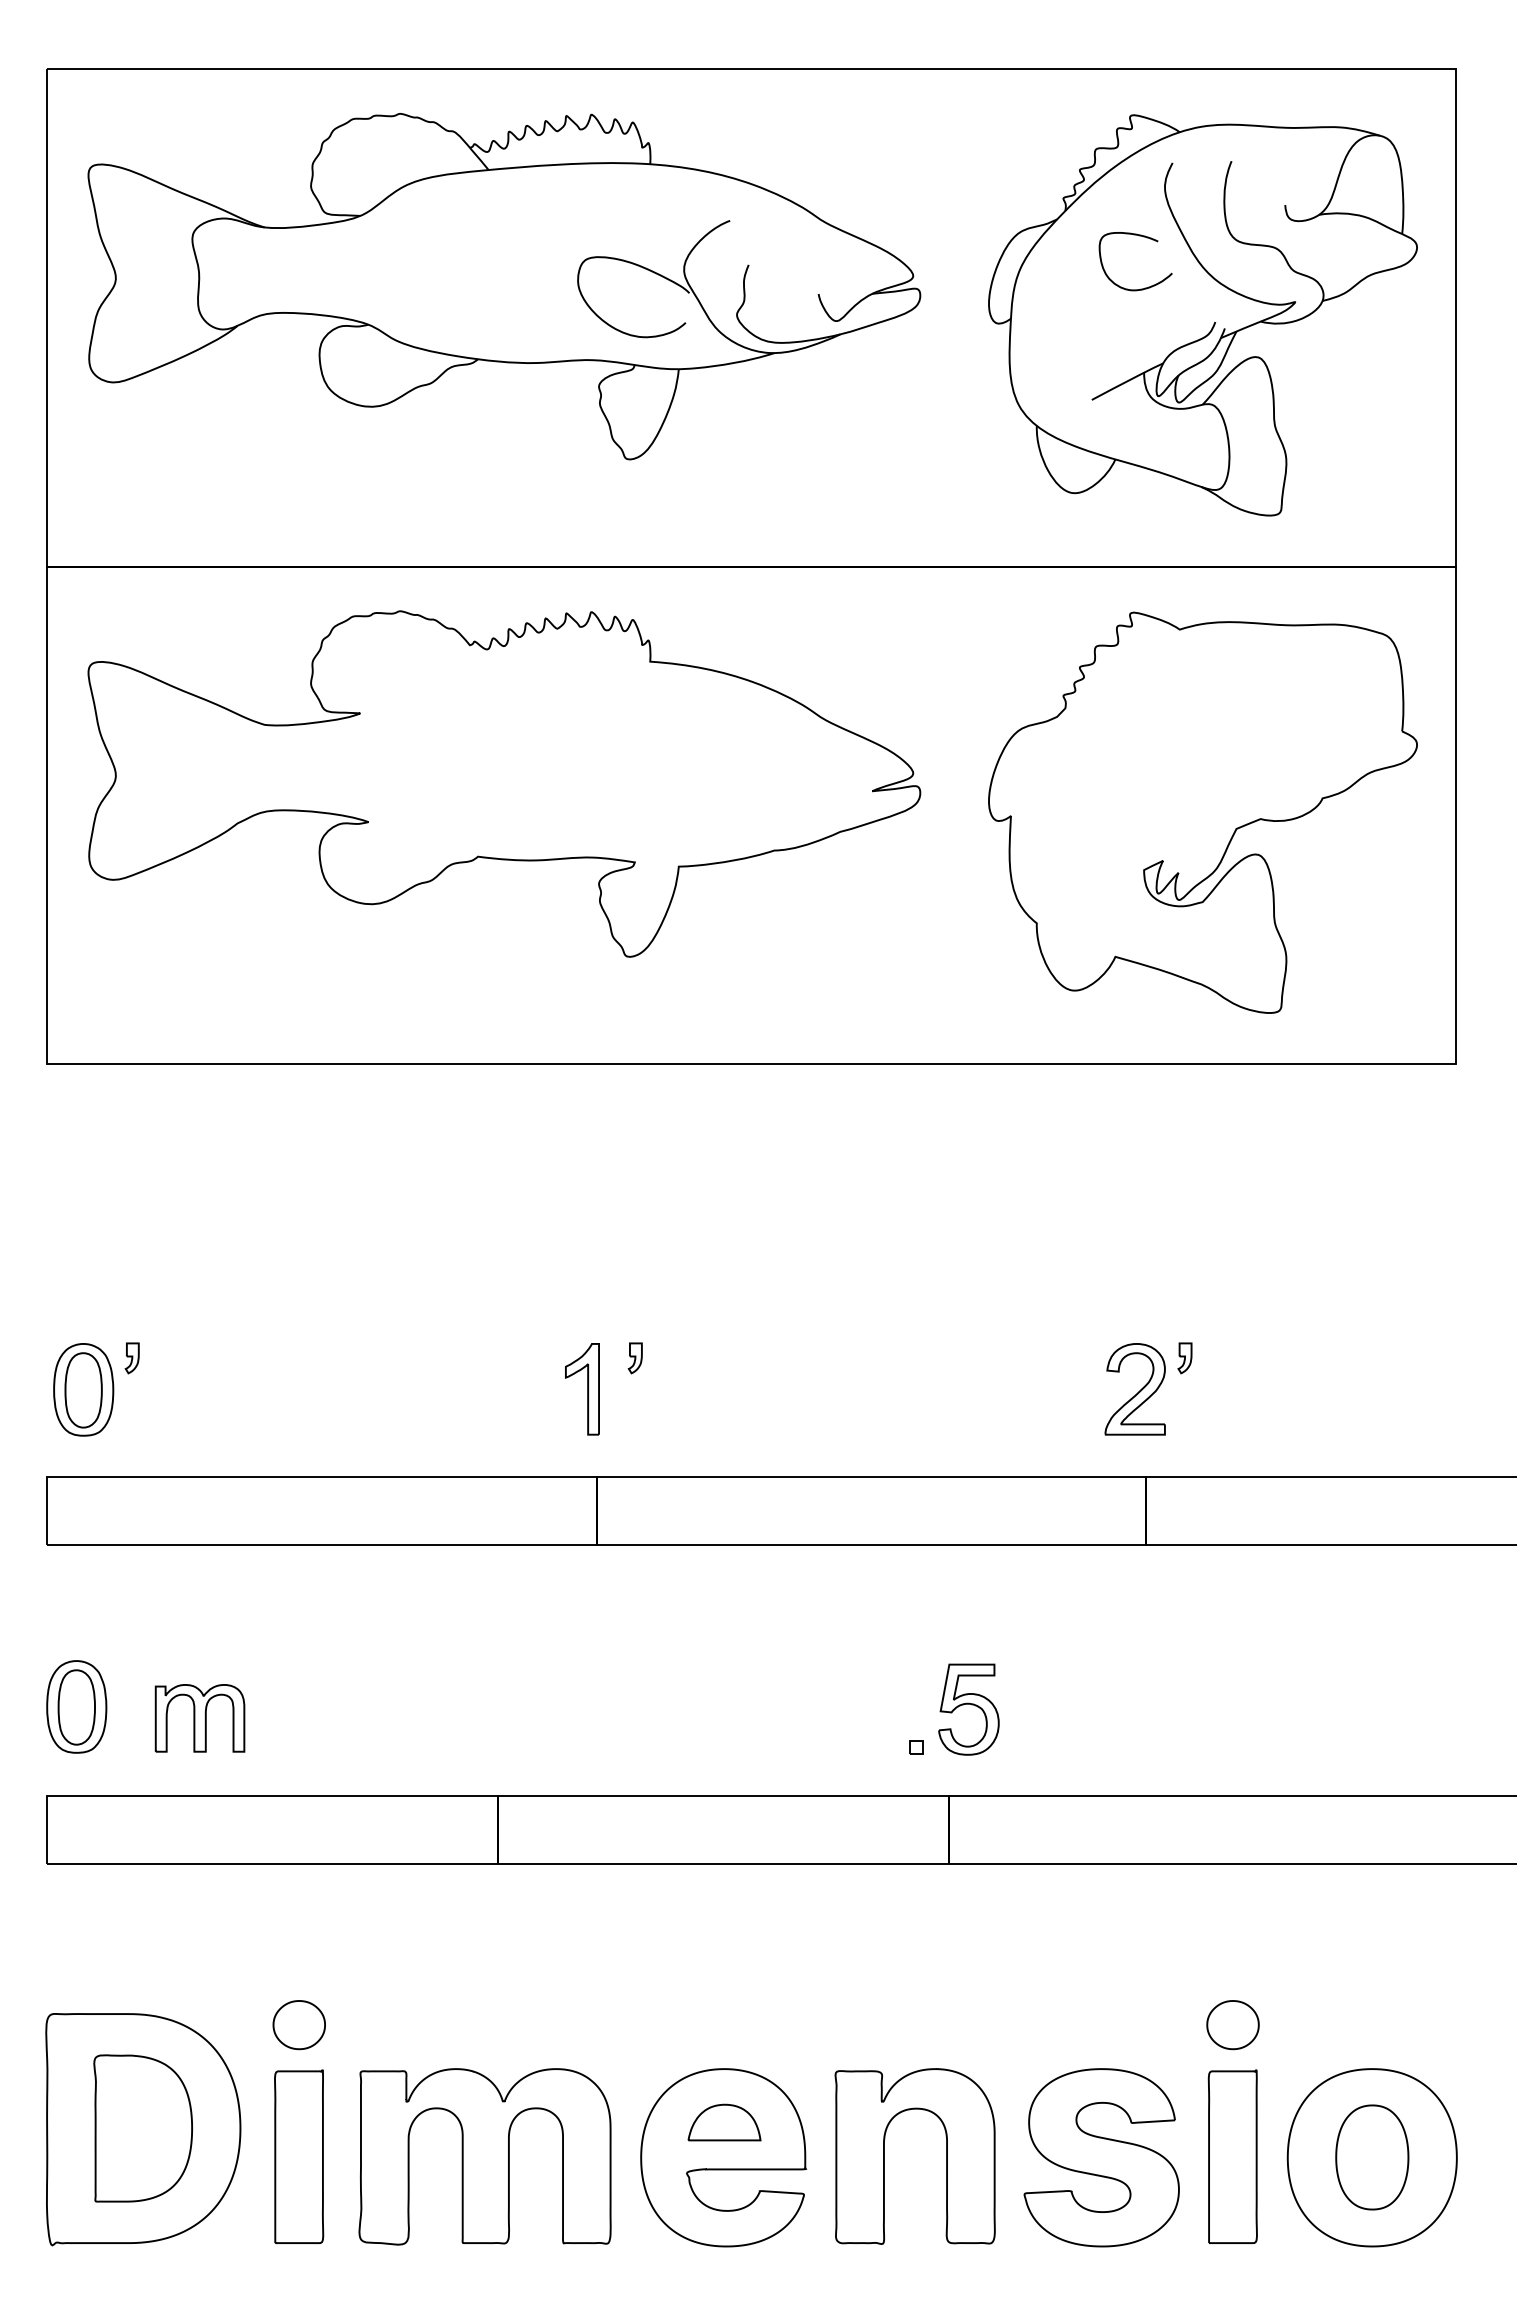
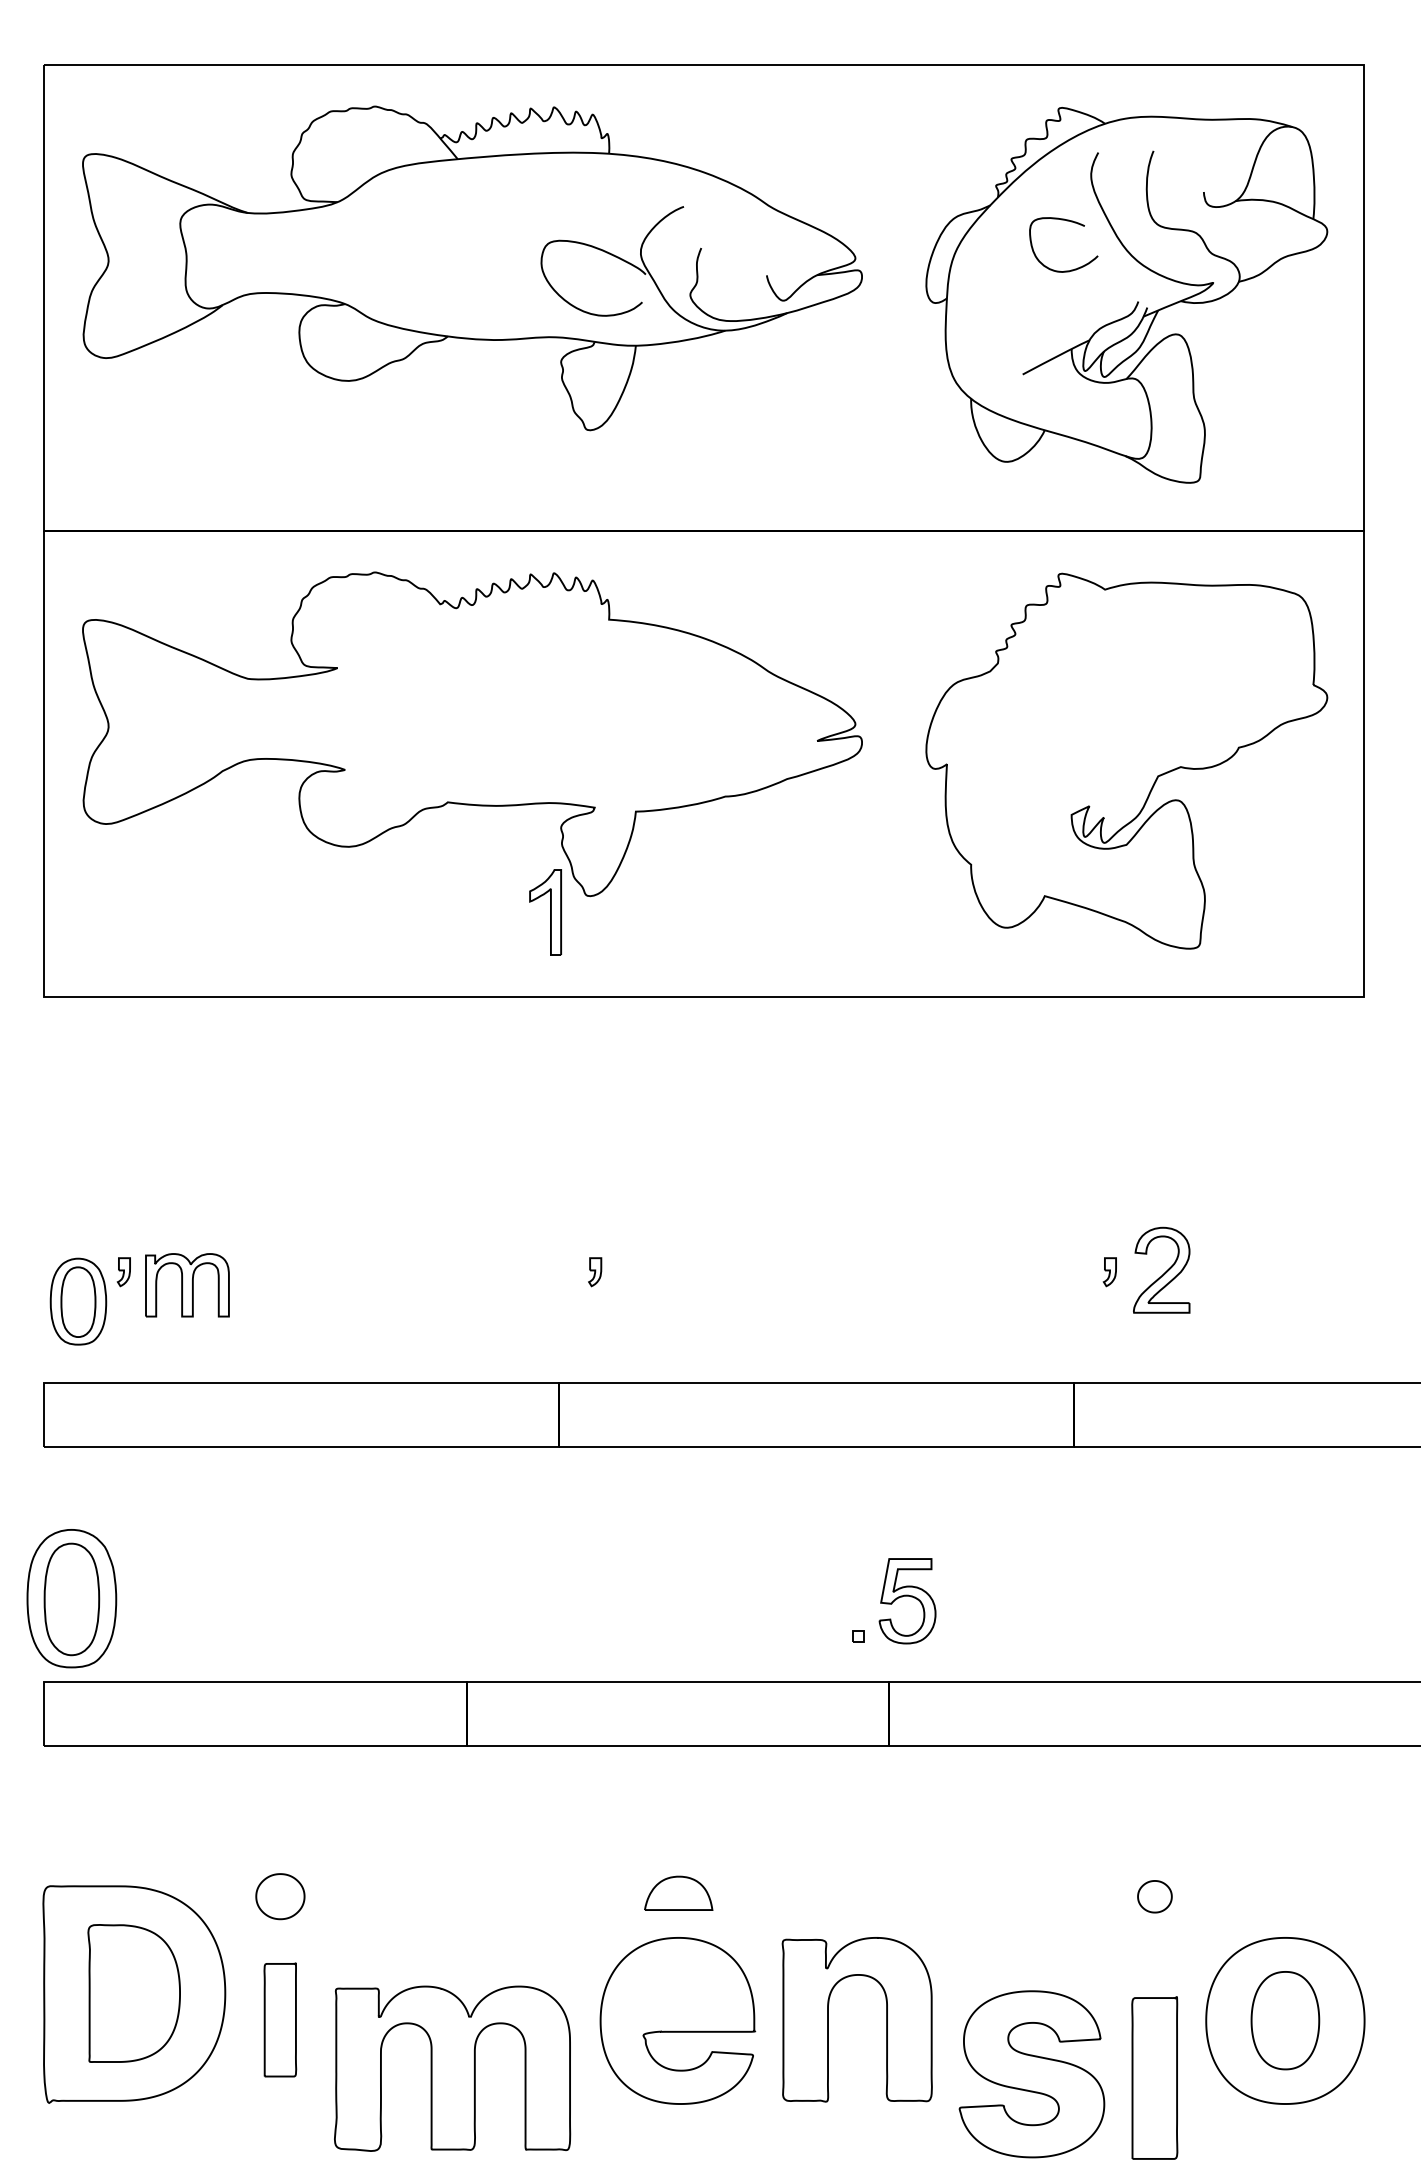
part: (582, 1389) -> (545, 912), moved
part: (1134, 1389) -> (1161, 1270), moved
part: (76, 1706) -> (71, 1598), size x1.6
part: (199, 1718) -> (186, 1285), moved
part: (1232, 2025) -> (1154, 1897), size x0.7
part: (724, 2122) -> (678, 1893), moved
part: (299, 2156) -> (280, 2019), size x0.7
part: (484, 2156) -> (451, 2068), moved
part: (1232, 2156) -> (1154, 2077), moved
part: (1101, 2157) -> (1031, 2074), moved

